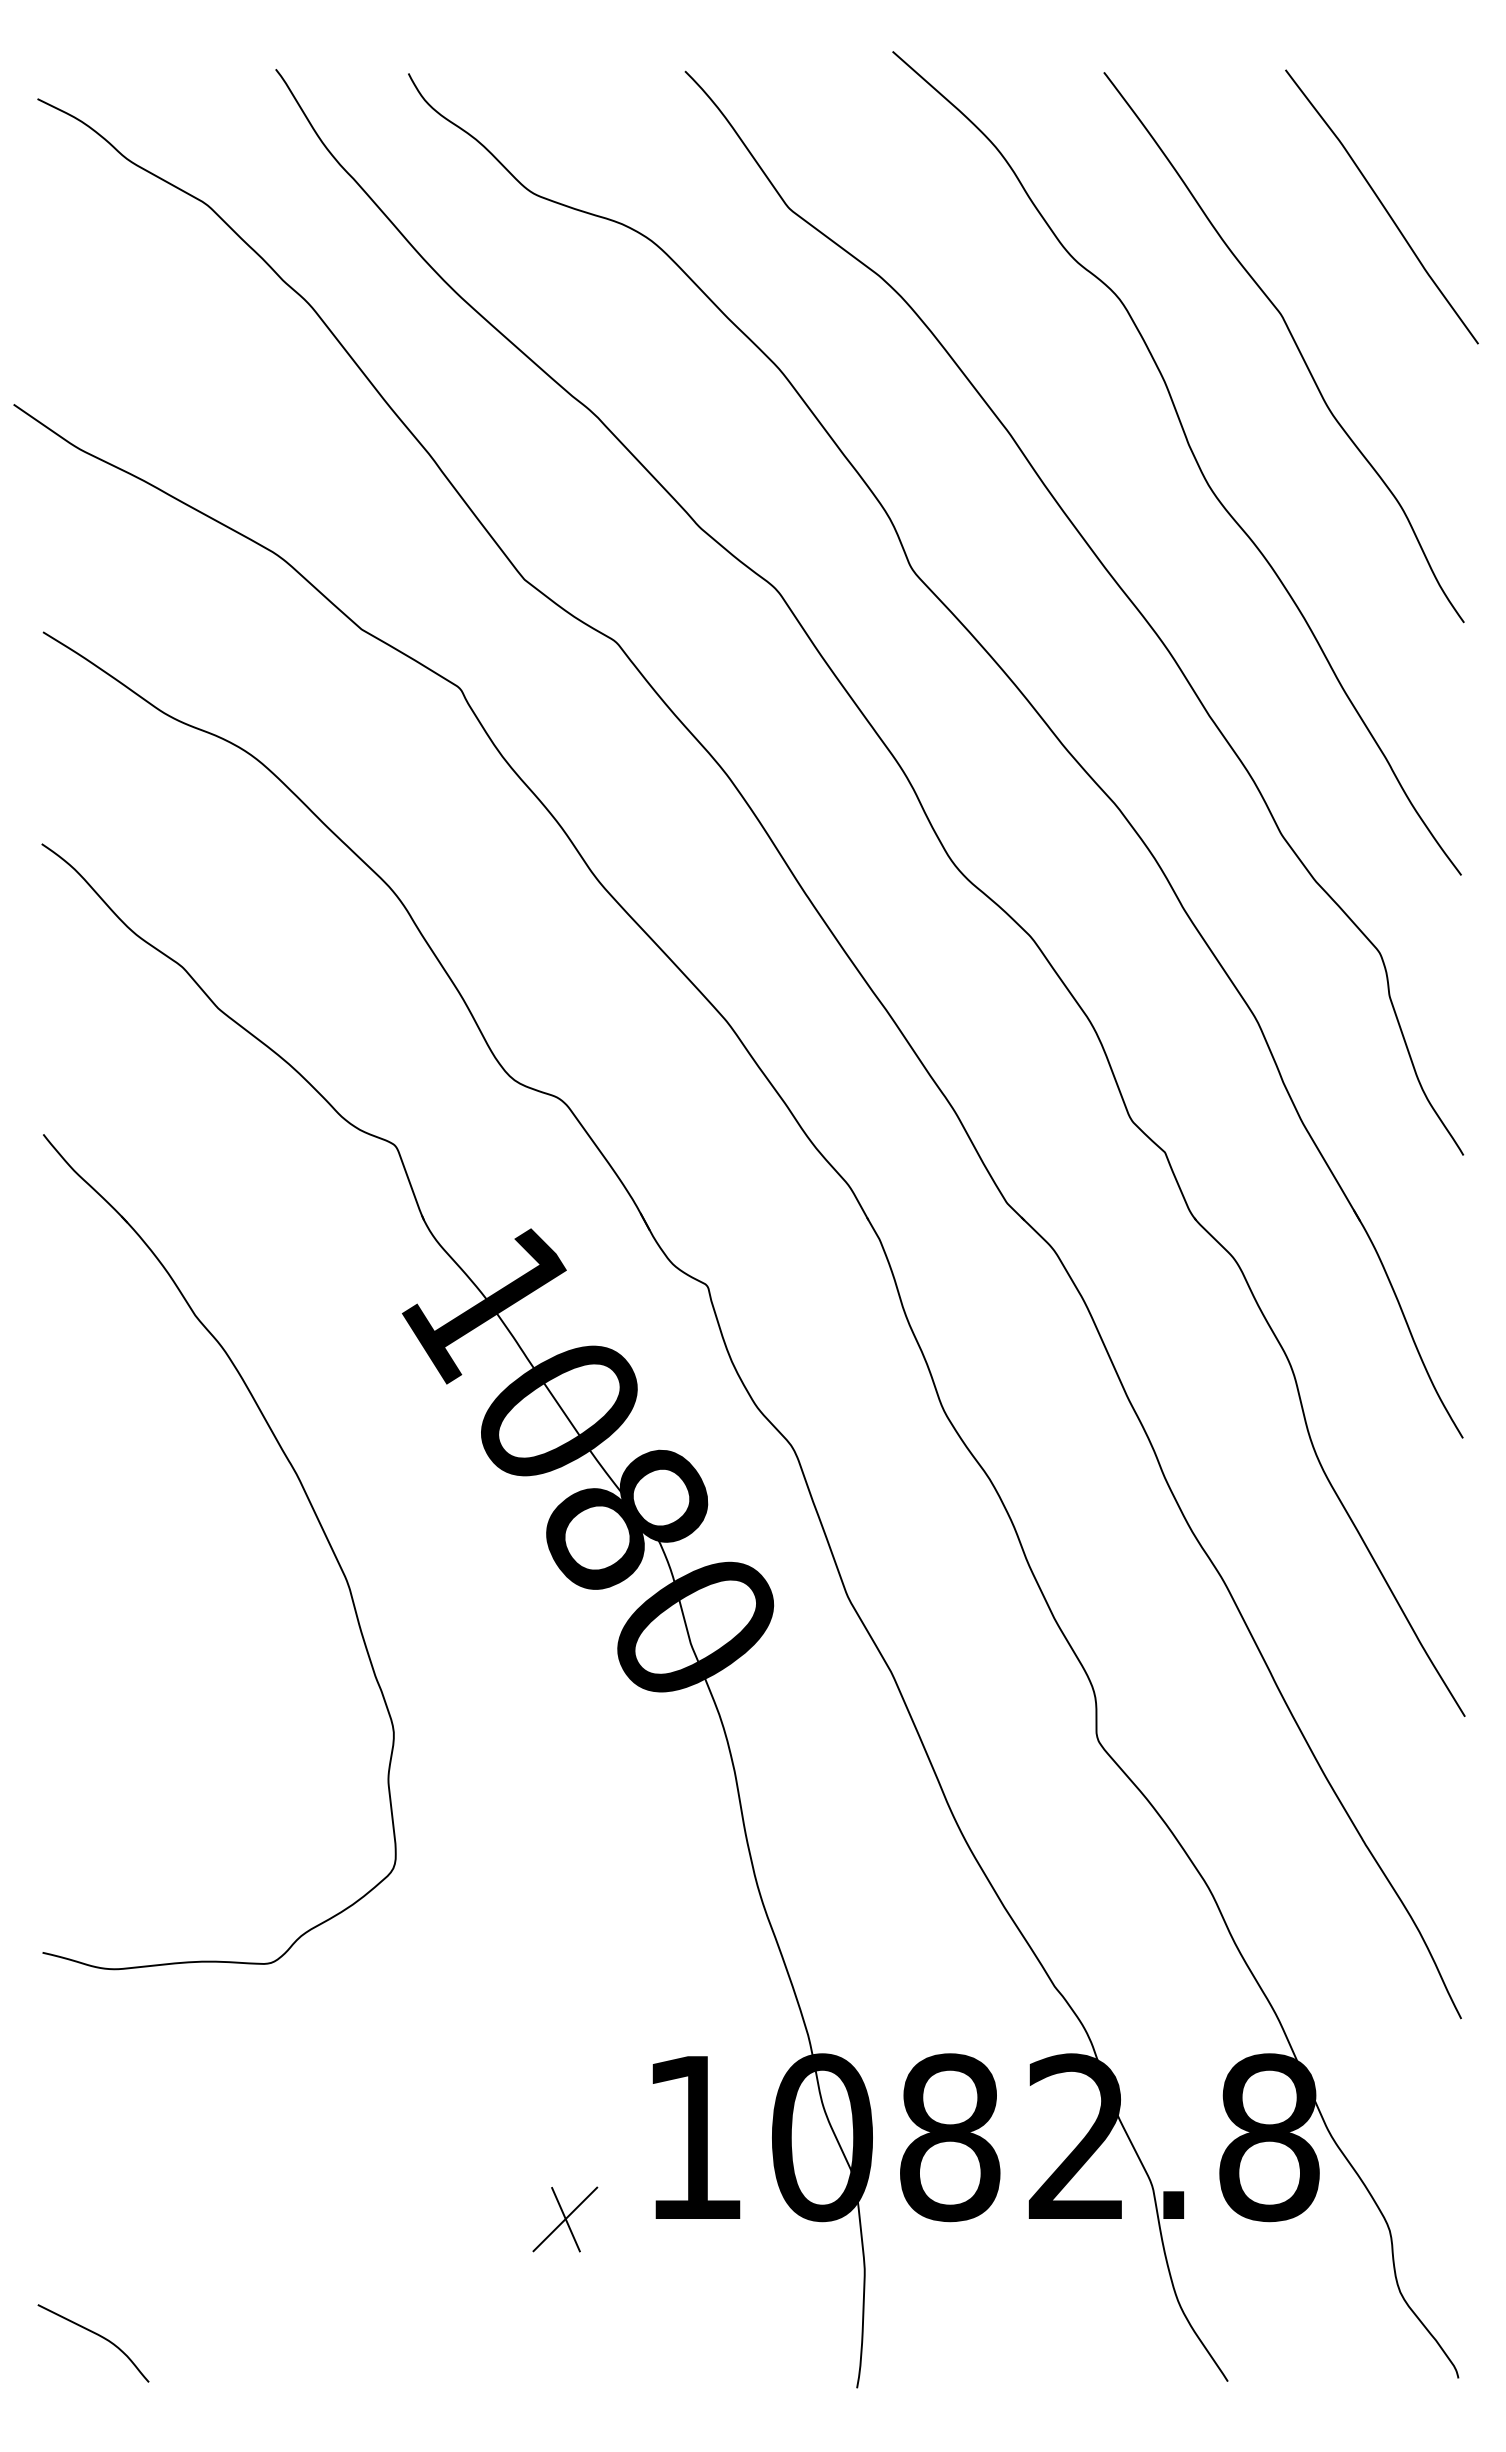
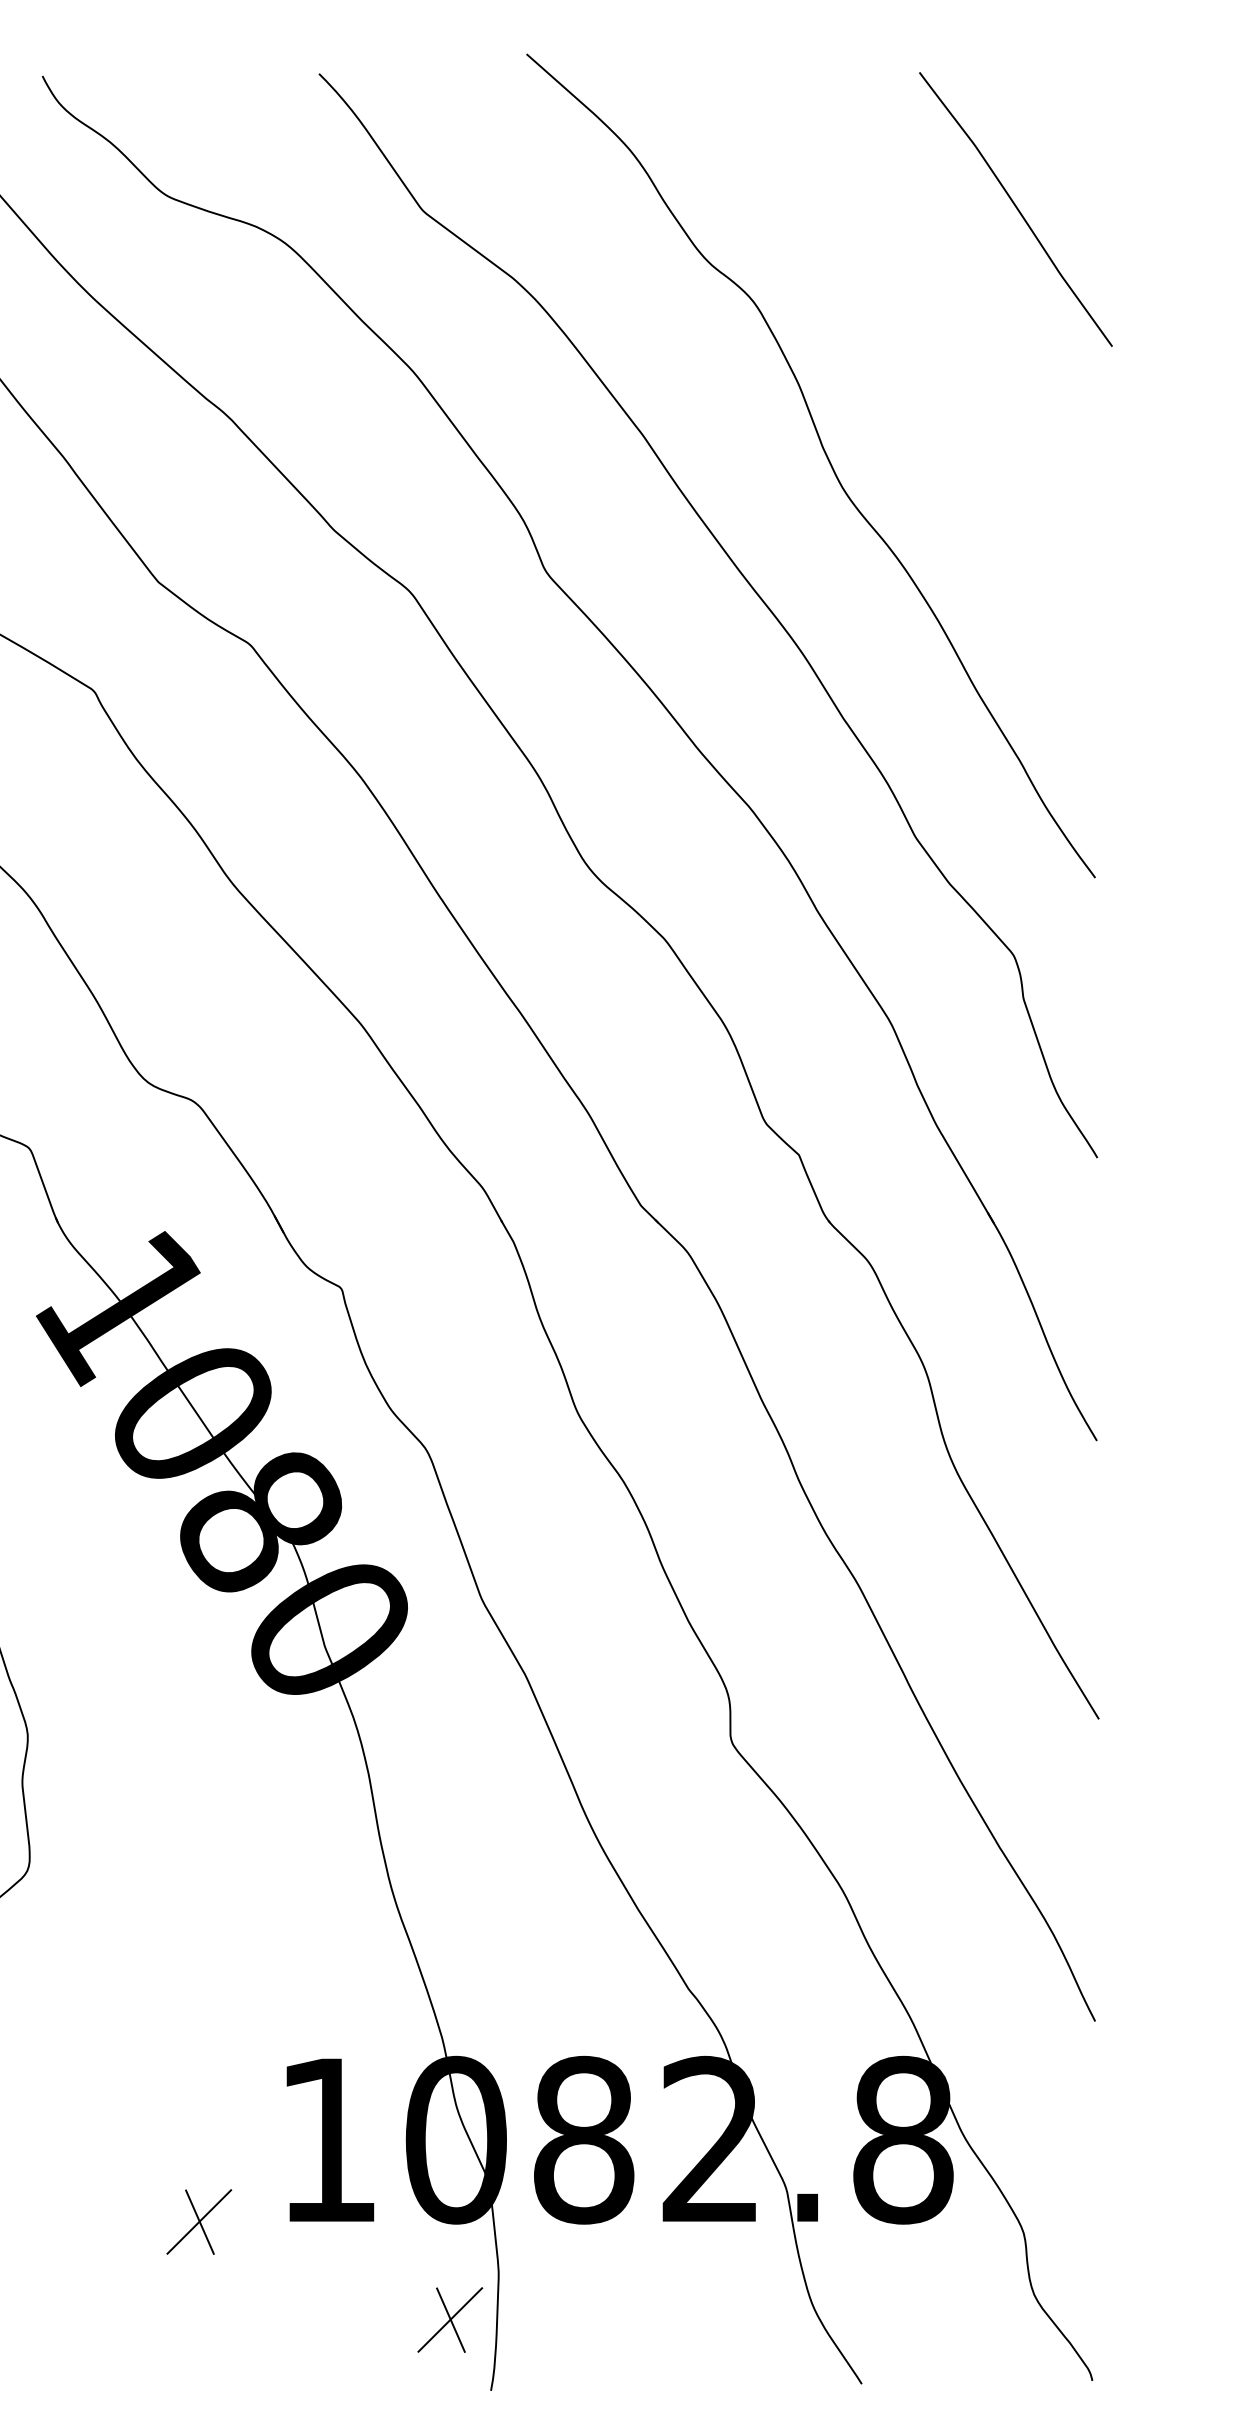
curve: (1293, 341) -> (927, 344), removed
part: (816, 2317) -> (450, 2320), added

